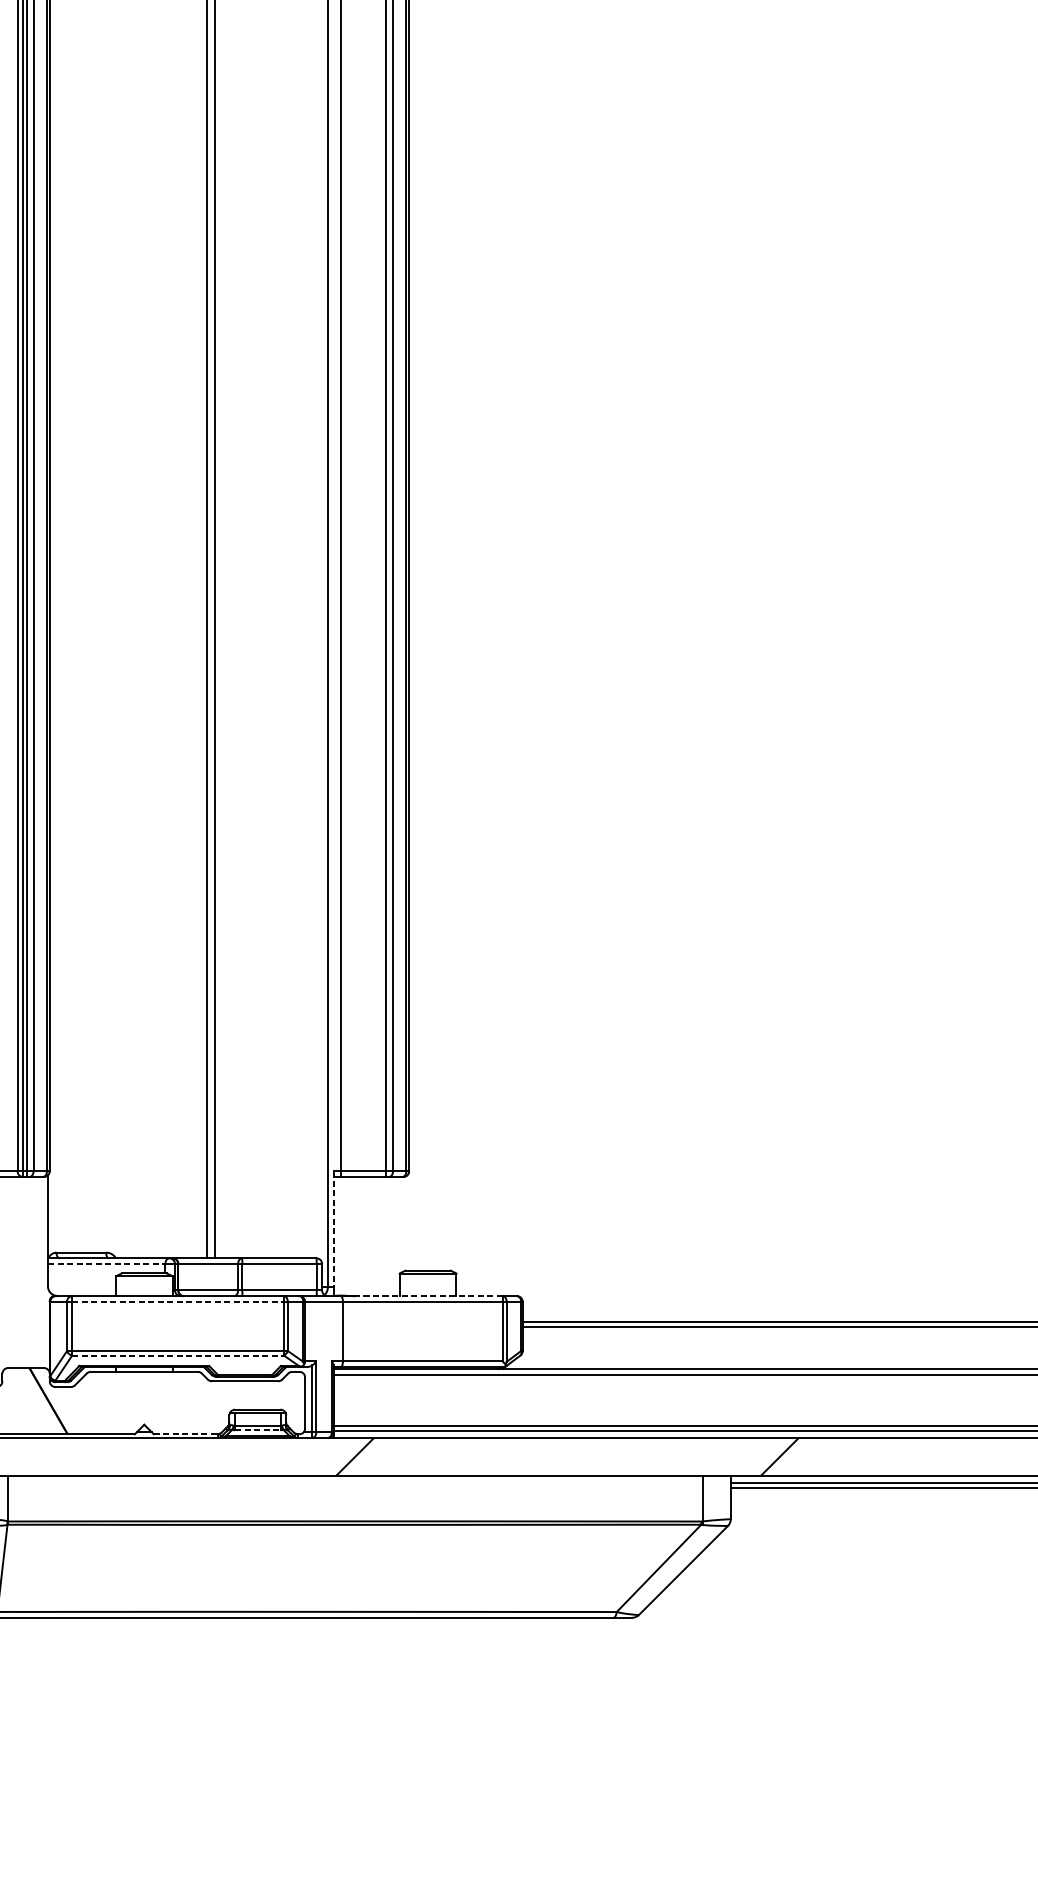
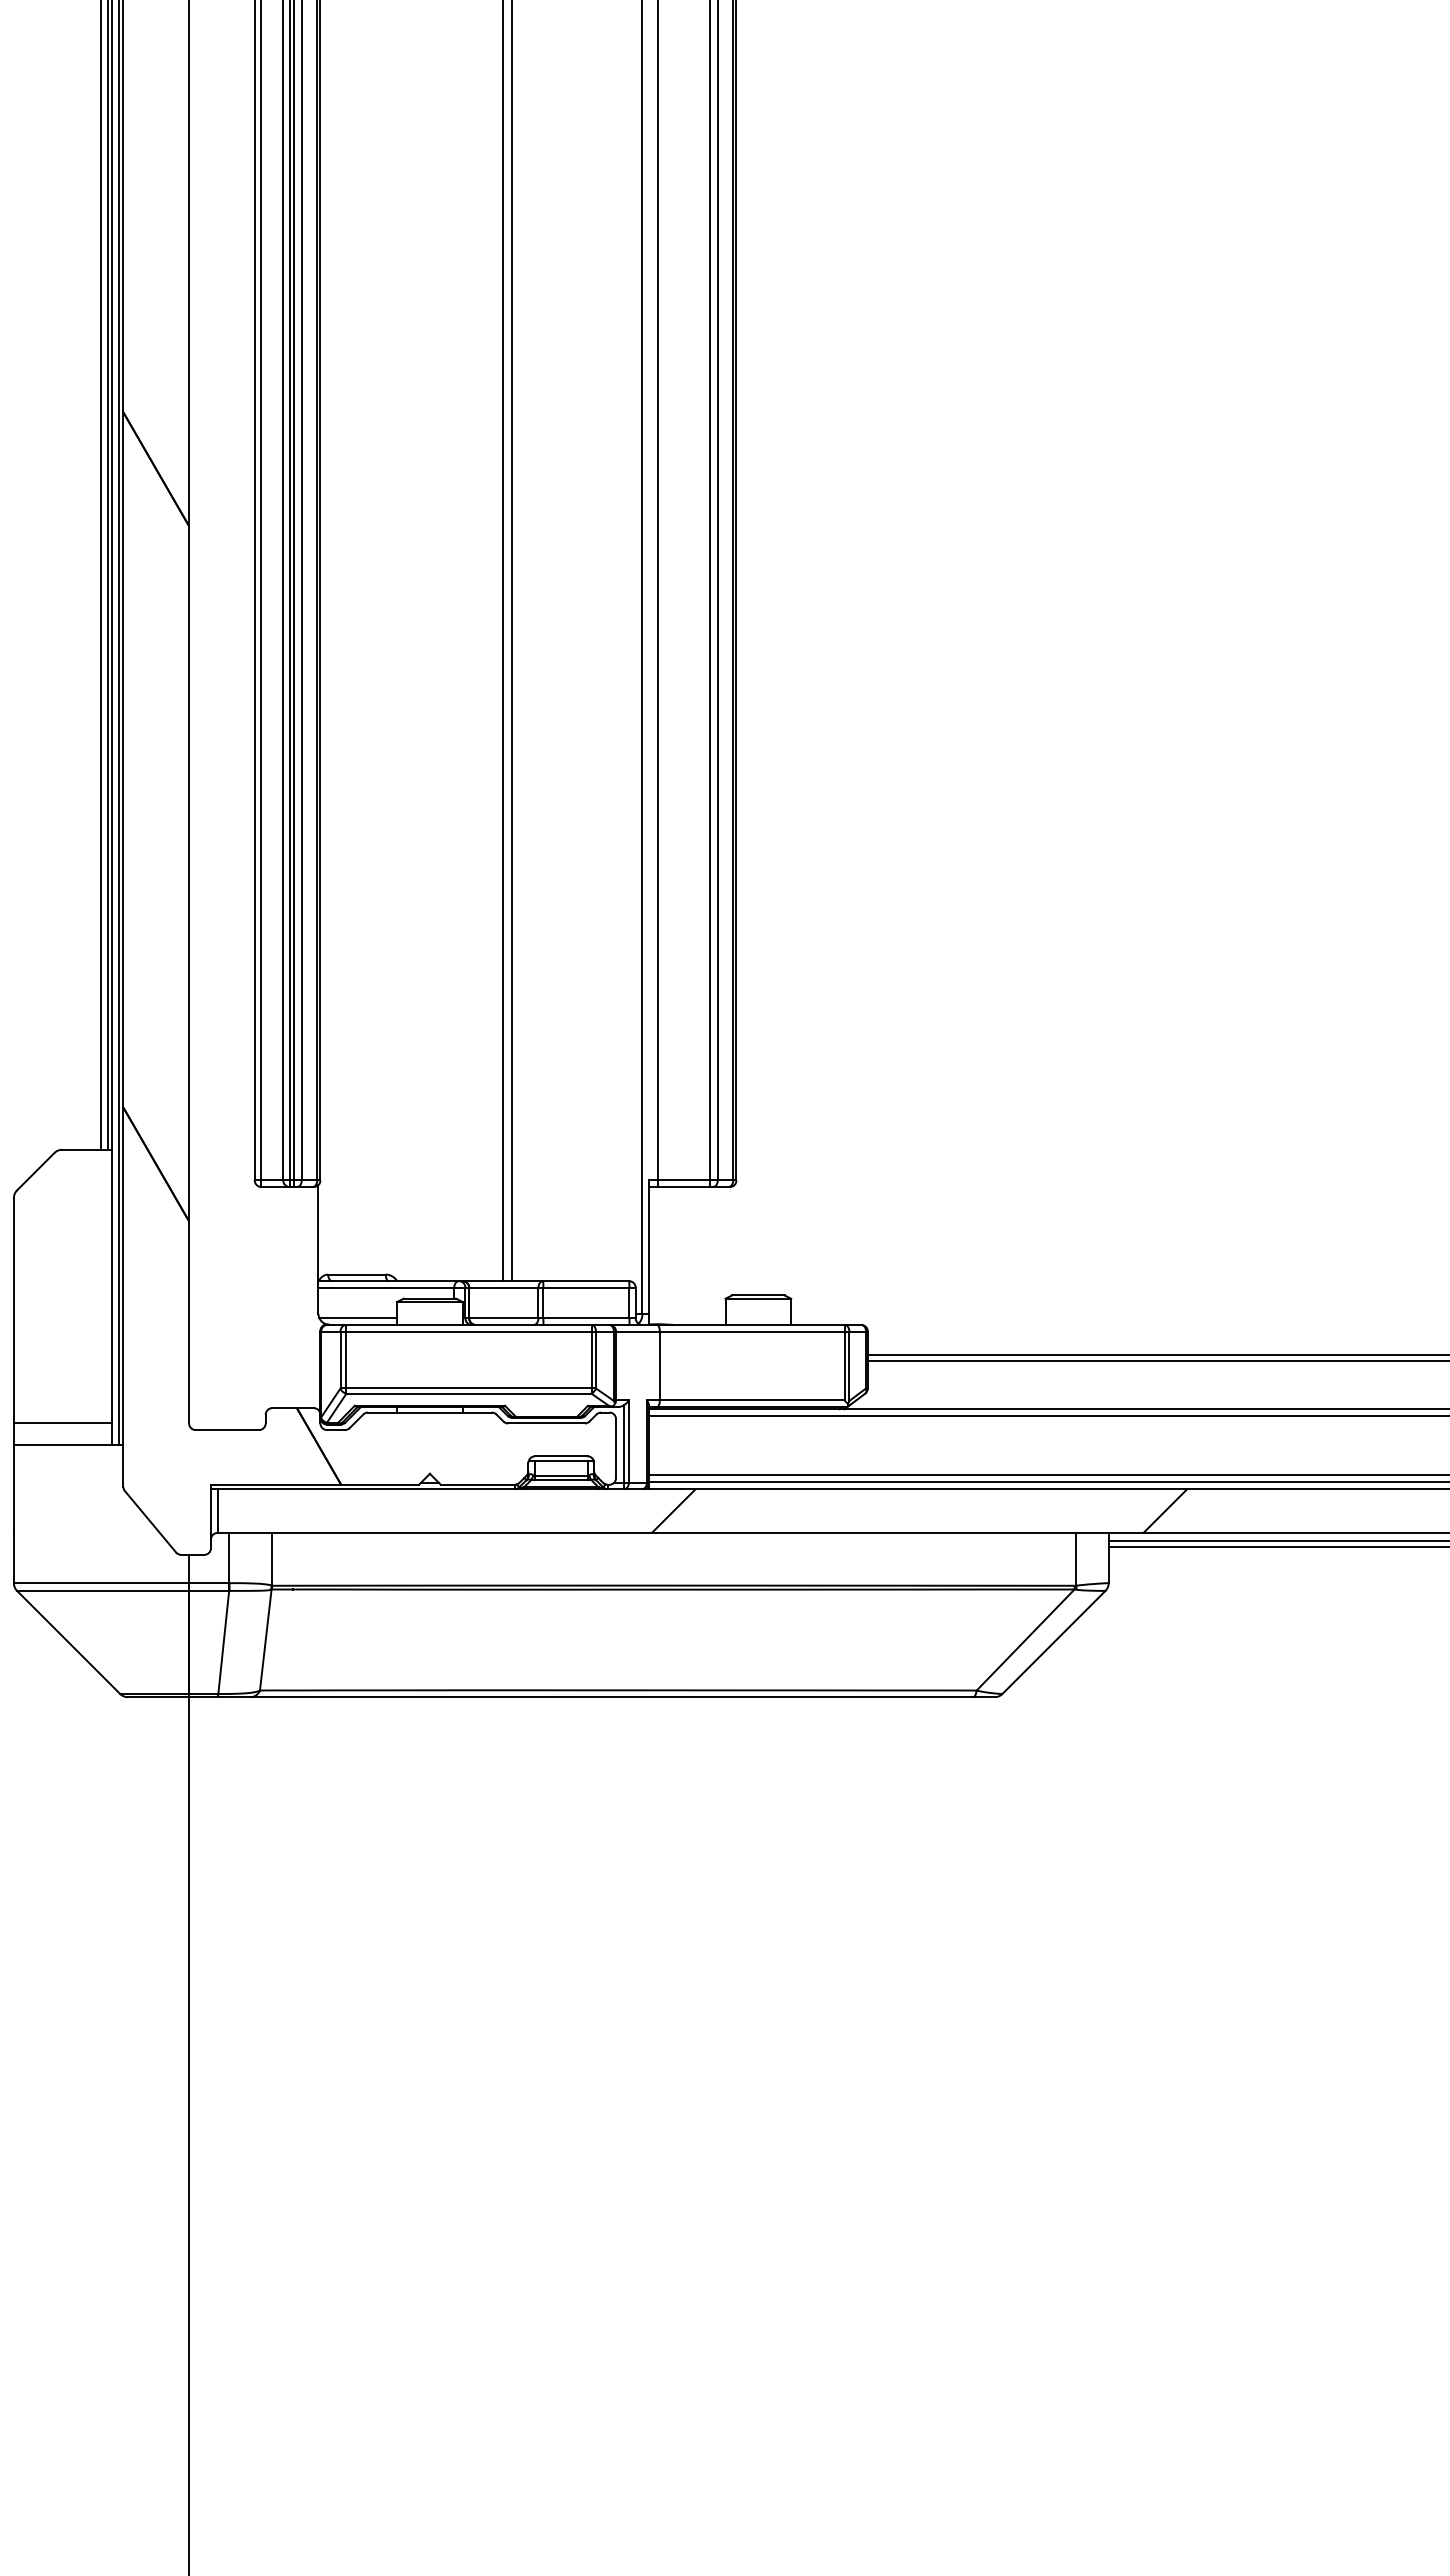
line: (333, 1229) -> (648, 1247), dashed -> solid
line: (106, 1263) -> (386, 1287), dashed -> solid
line: (82, 1290) -> (358, 1318), added
line: (421, 1295) -> (750, 1324), dashed -> solid
line: (177, 1301) -> (468, 1331), dashed -> solid
line: (177, 1355) -> (468, 1393), dashed -> solid
line: (258, 1430) -> (561, 1480), dashed -> solid
line: (185, 1434) -> (477, 1484), dashed -> solid

